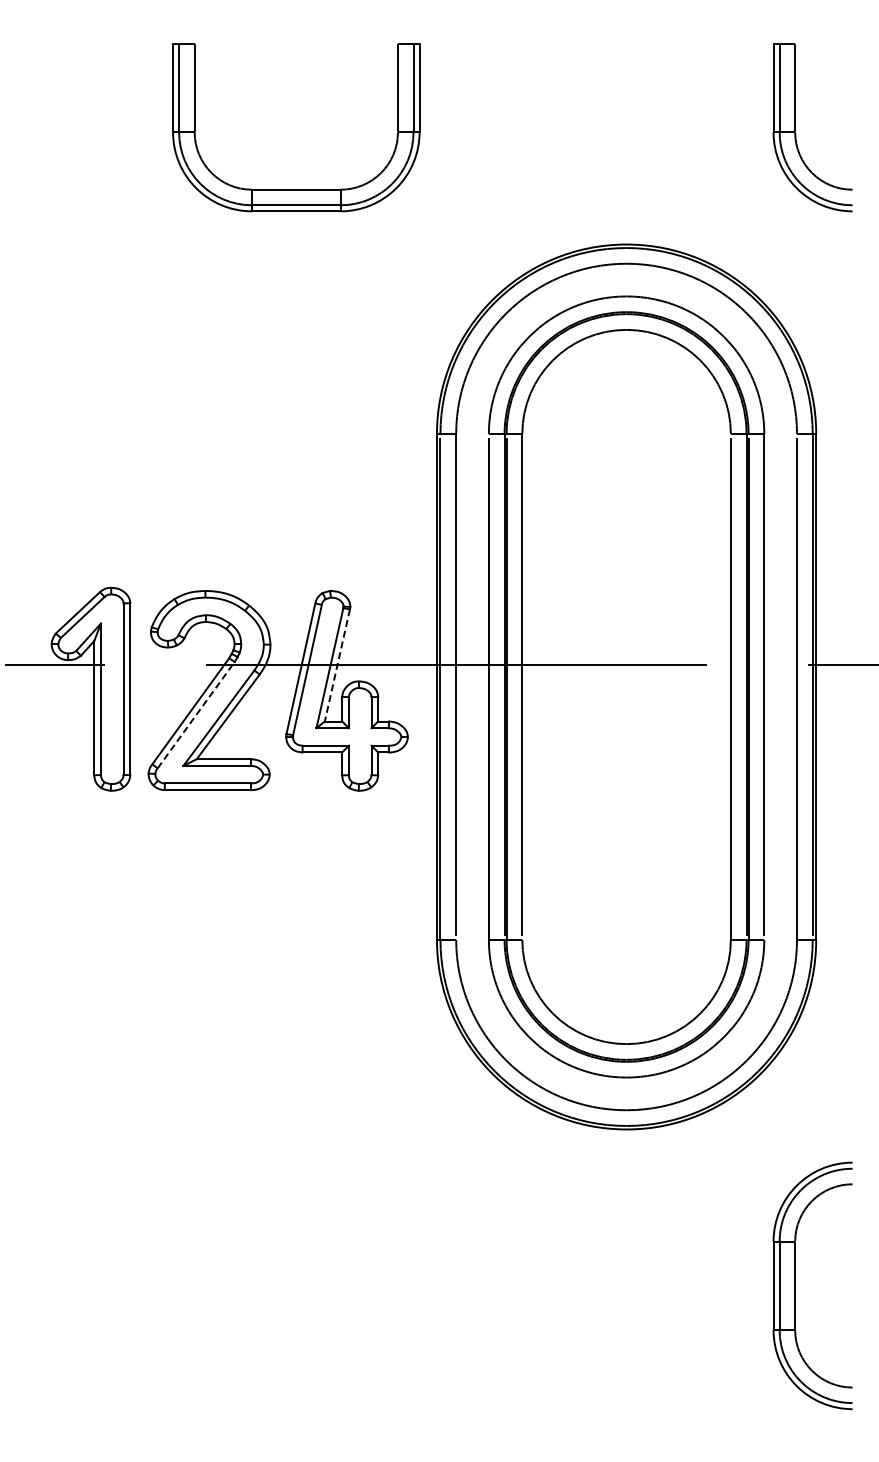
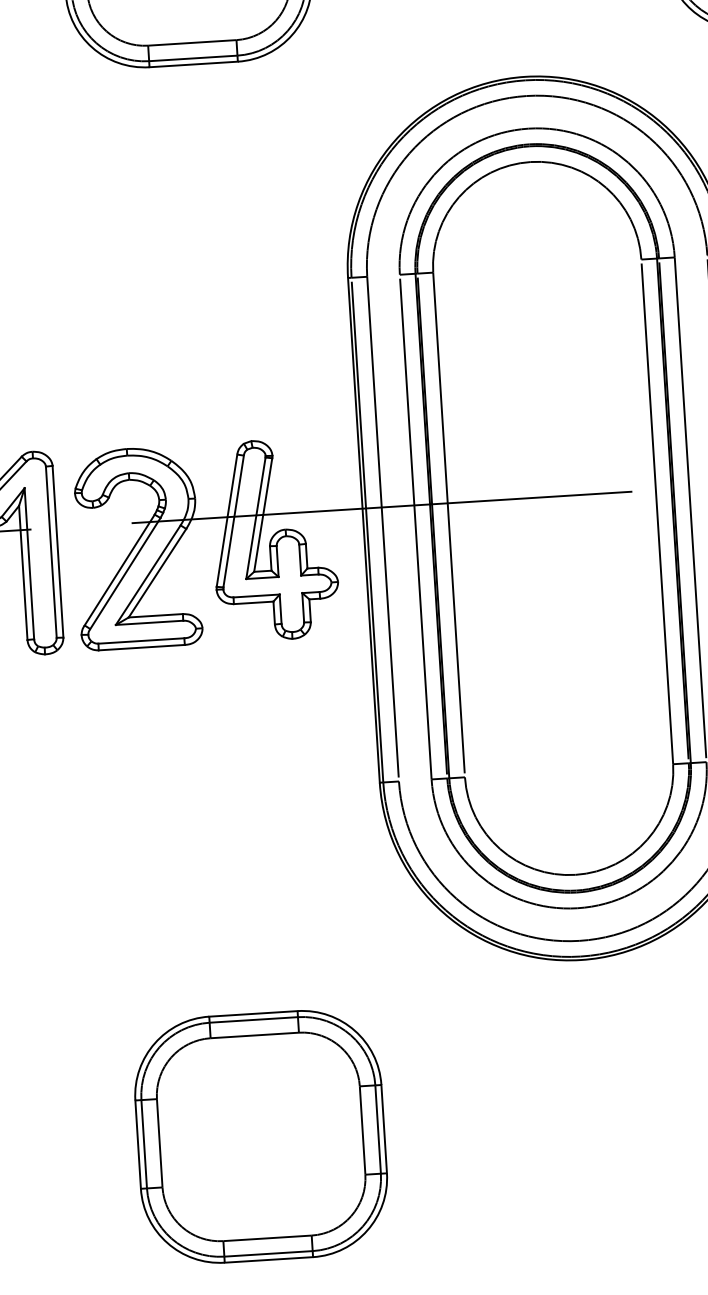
line: (337, 665) -> (263, 515), dashed -> solid
line: (196, 715) -> (125, 573), dashed -> solid
part: (296, 1285) -> (261, 1136), added

